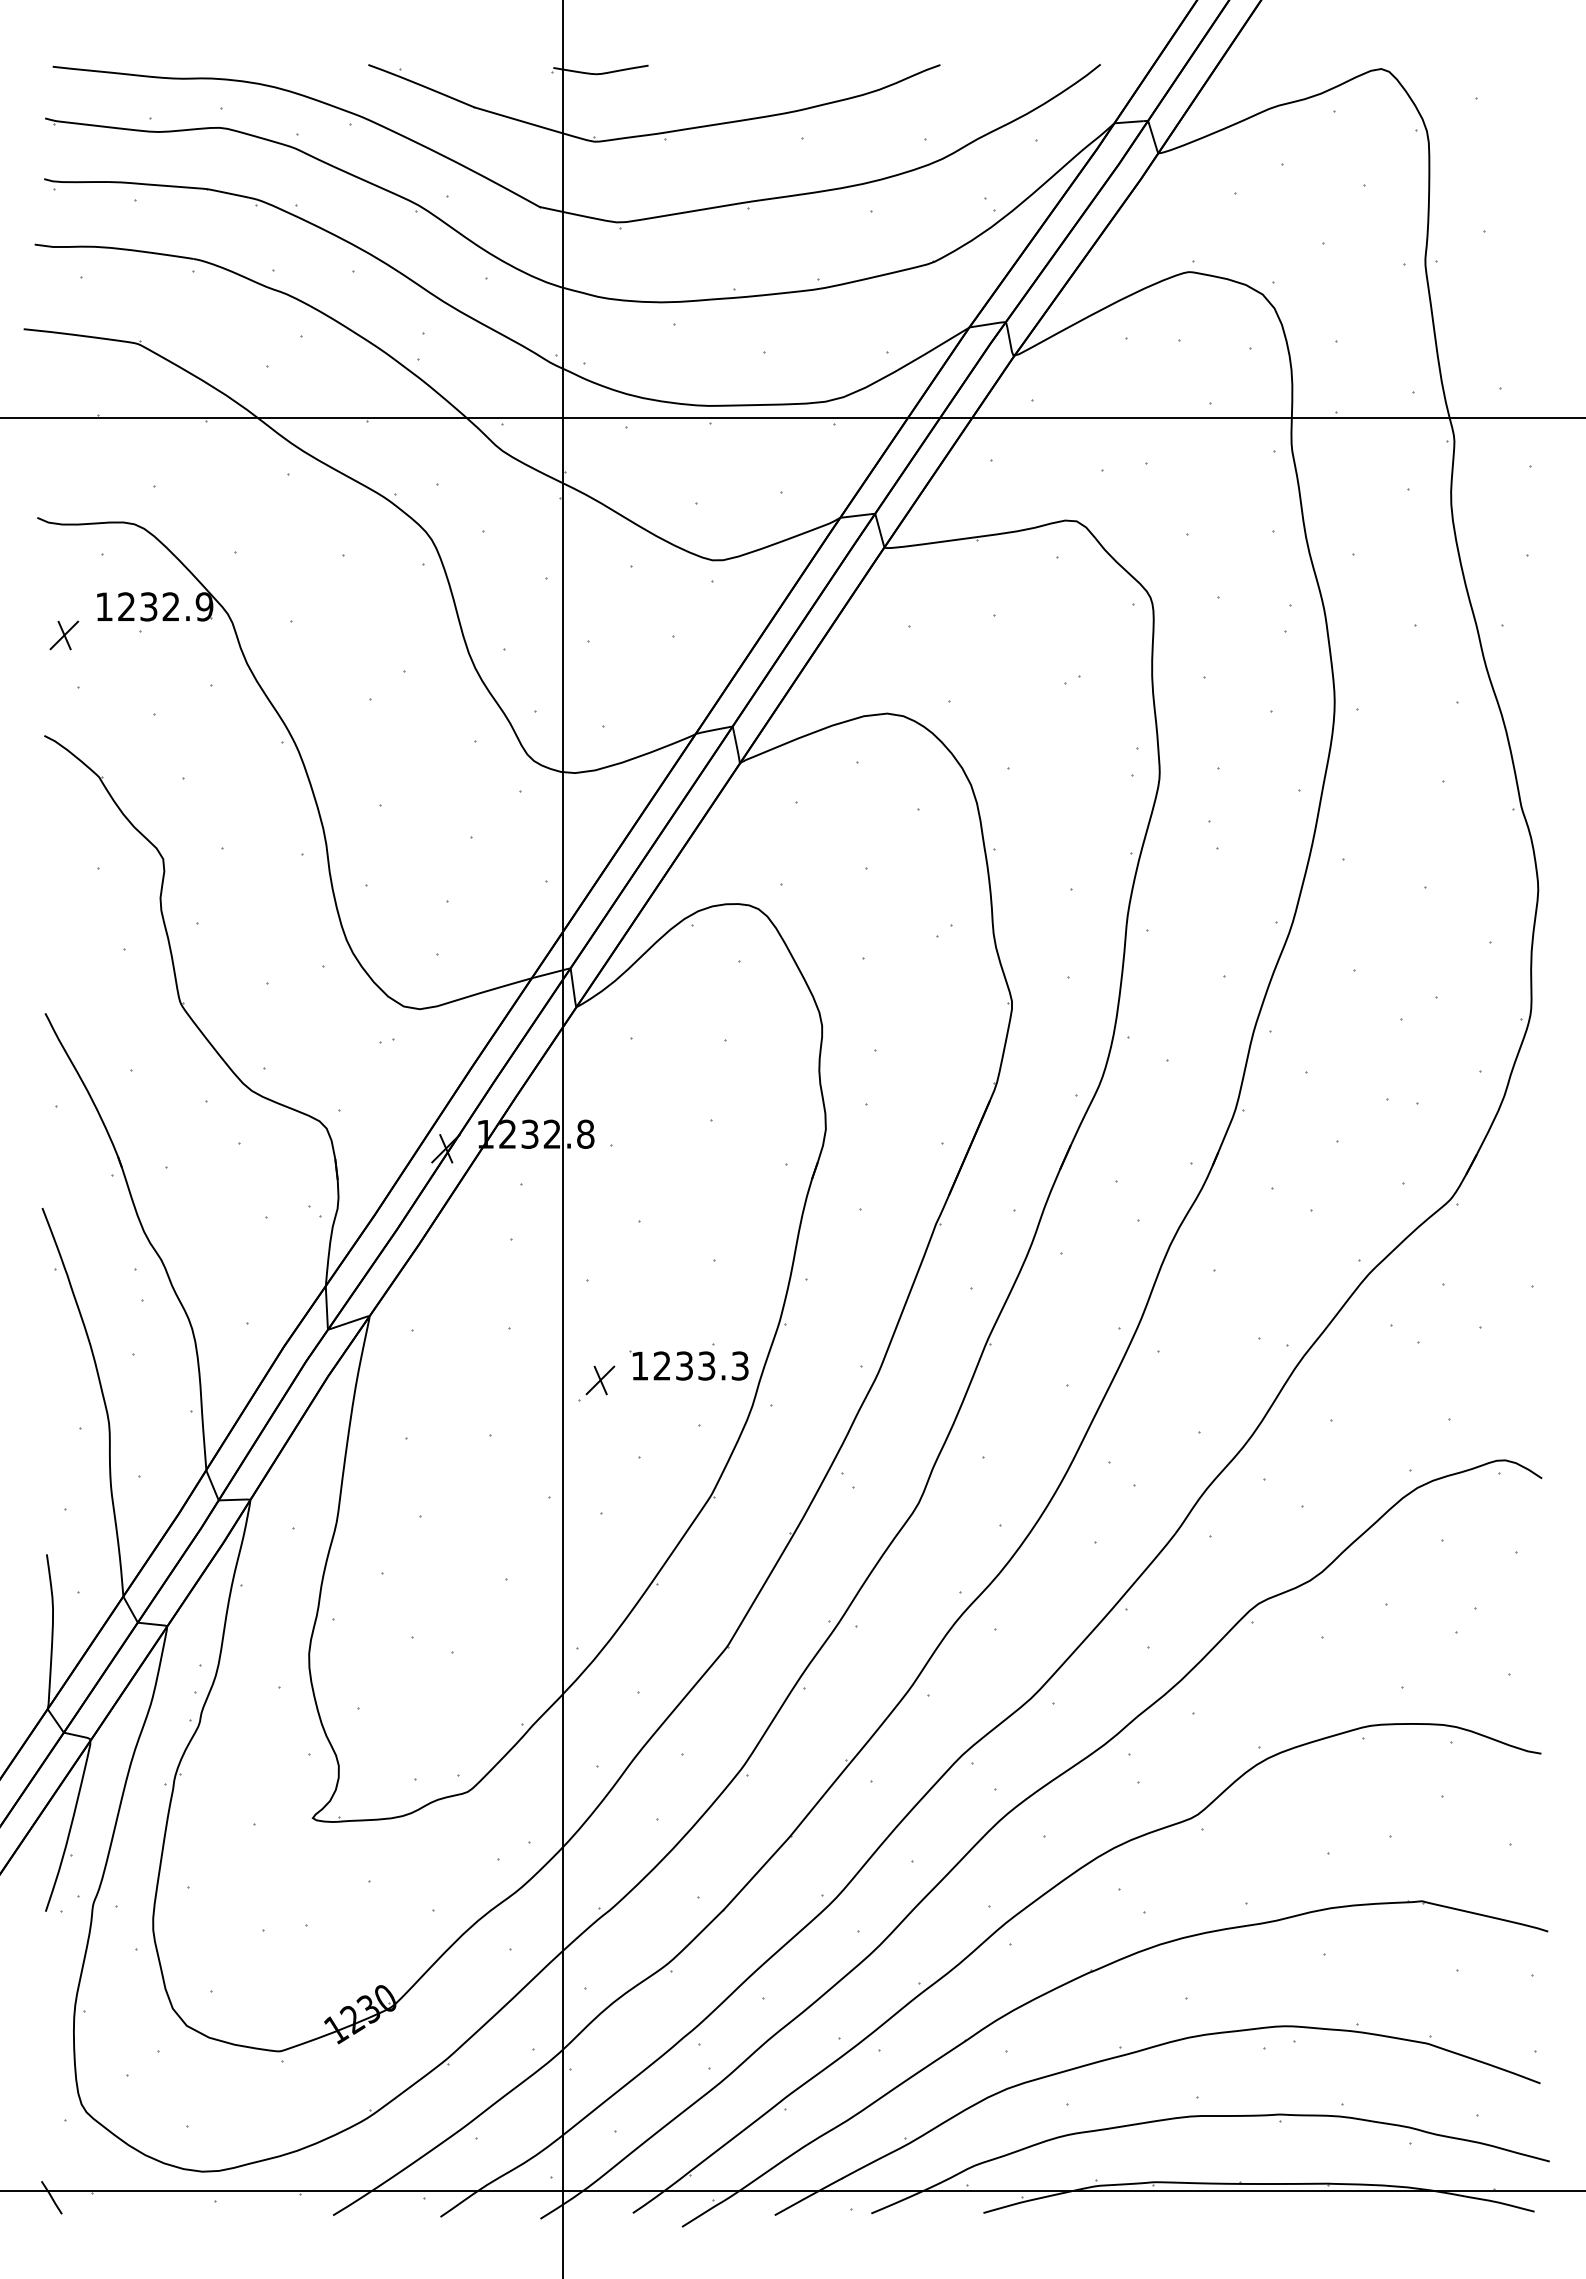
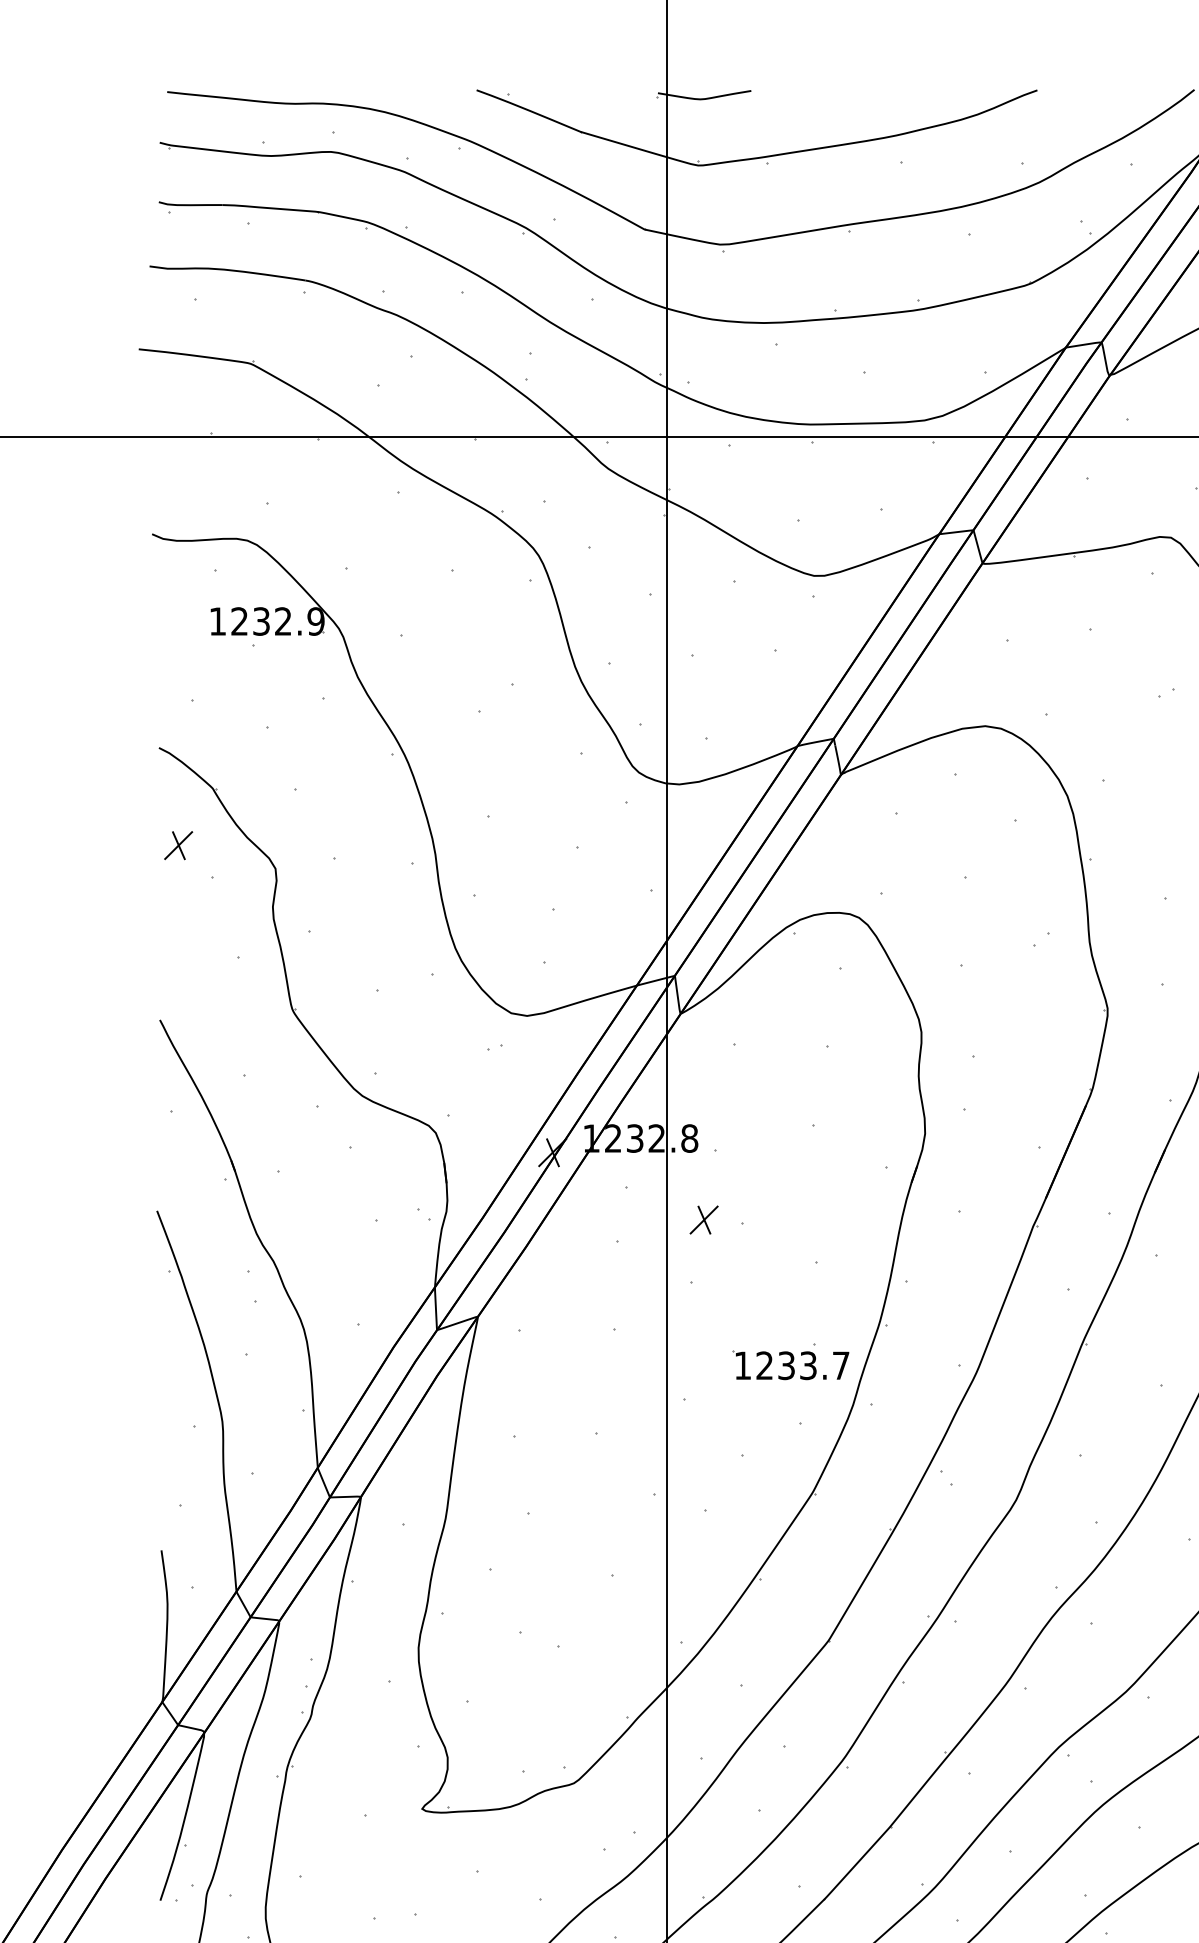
part: (64, 635) -> (178, 845), moved
text: (739, 1365) -> (840, 1365), 1233.3 -> 1233.7
part: (600, 1380) -> (704, 1220), moved

